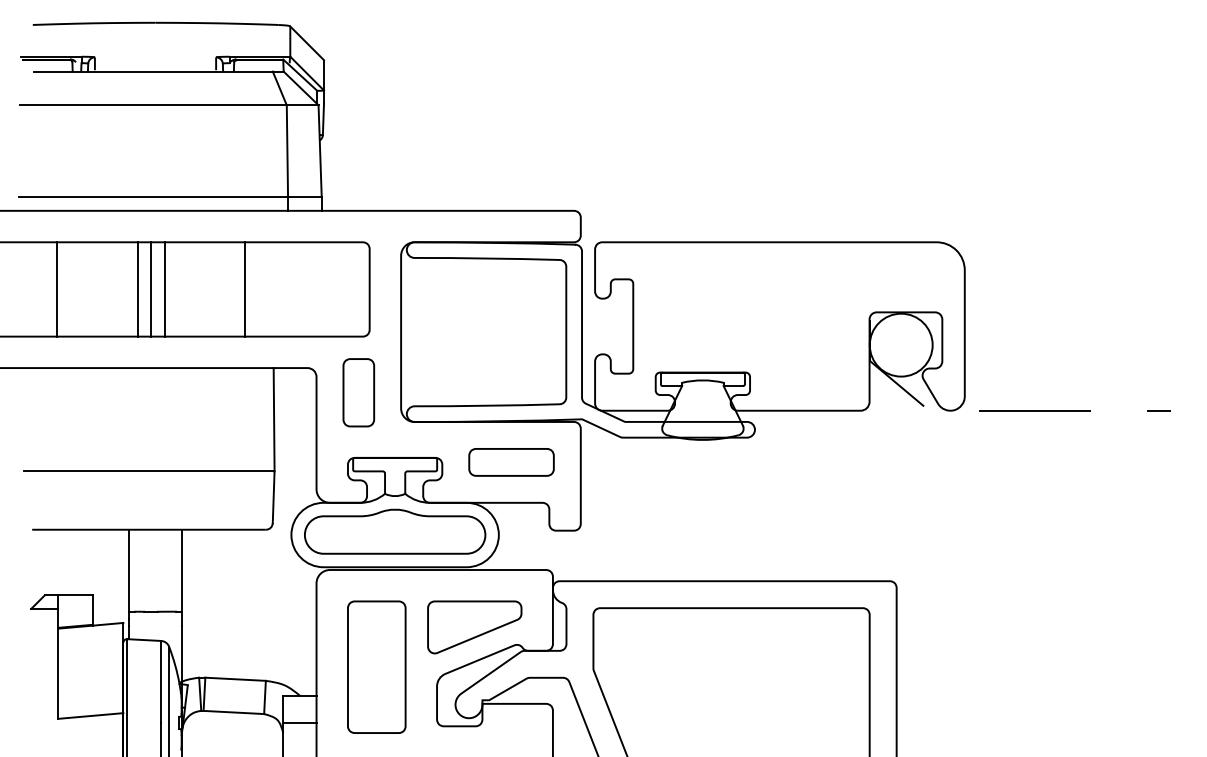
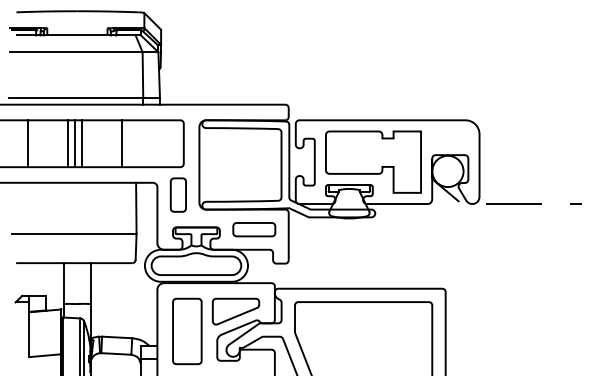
part: (751, 325) -> (373, 161), added

